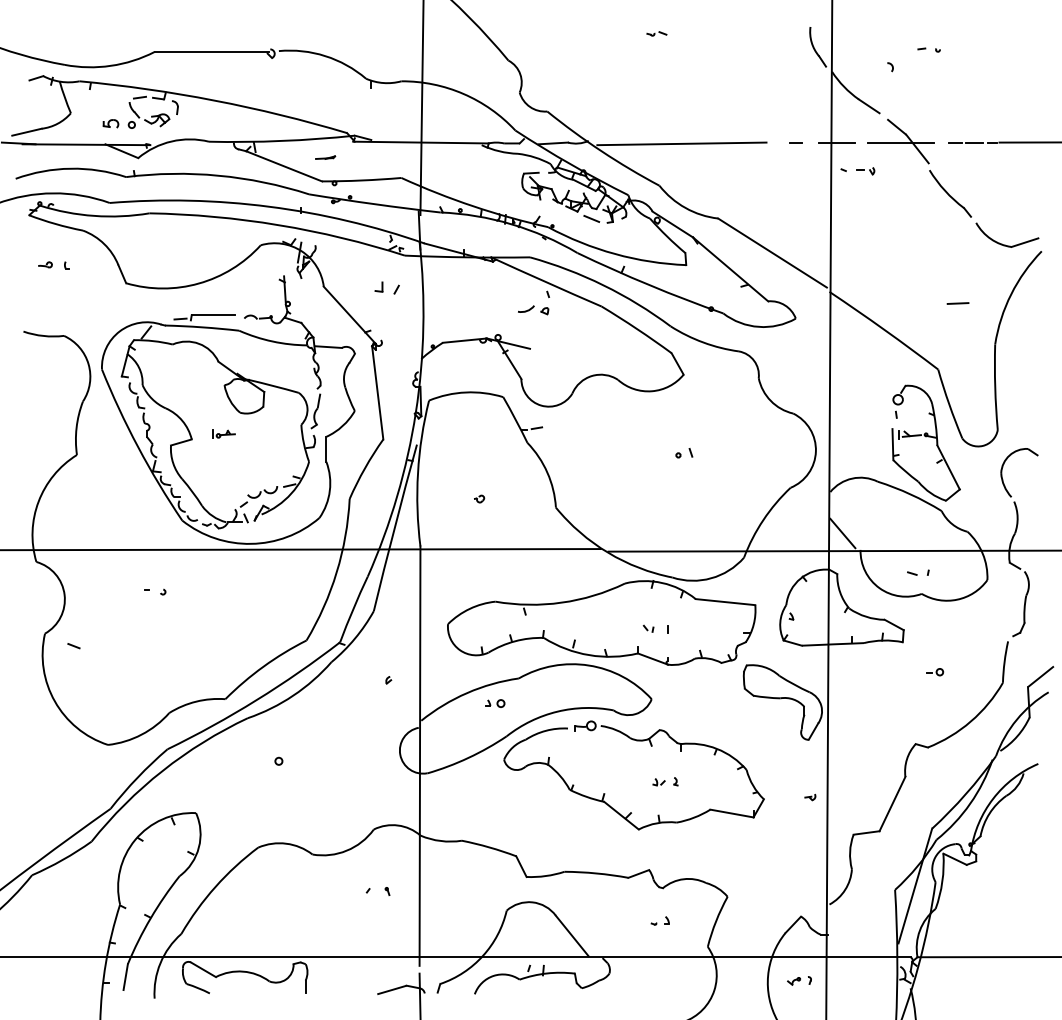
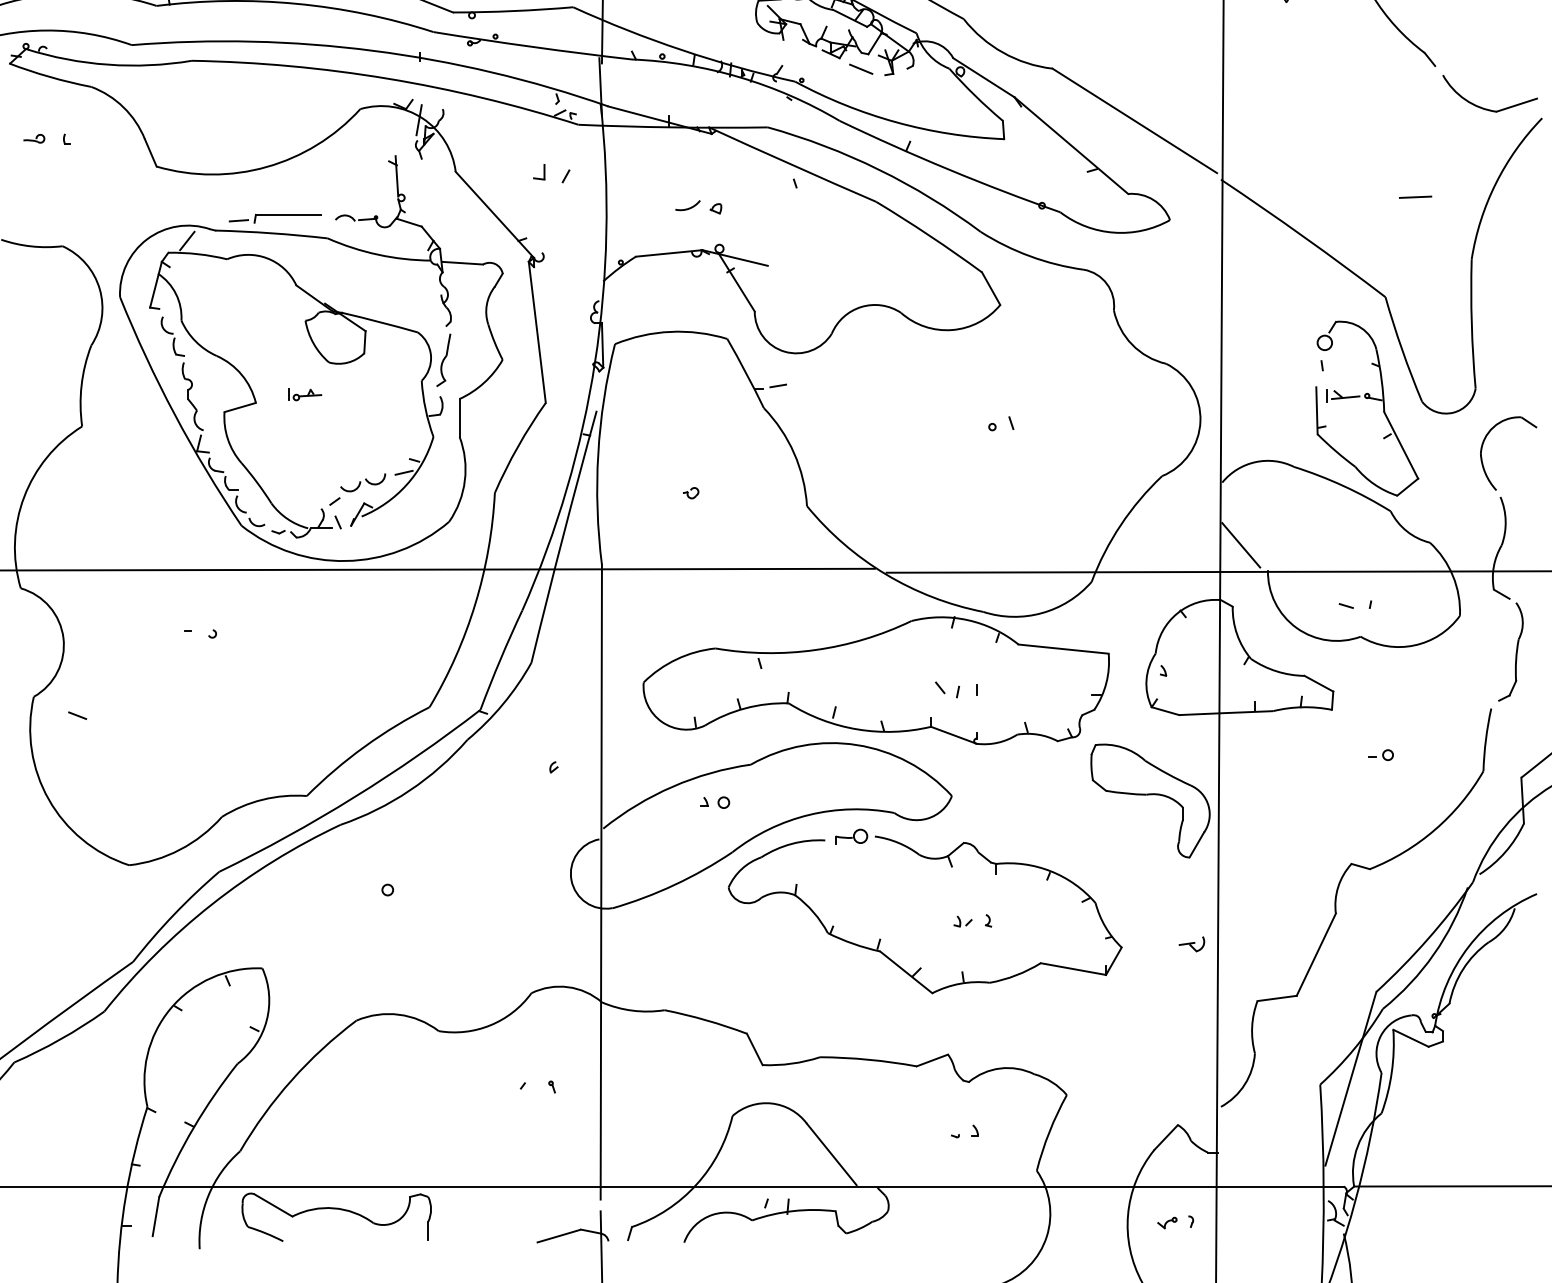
part: (533, 310) -> (698, 207), moved
part: (648, 628) -> (947, 689), size x1.6
part: (810, 797) -> (1192, 944), size x1.6

